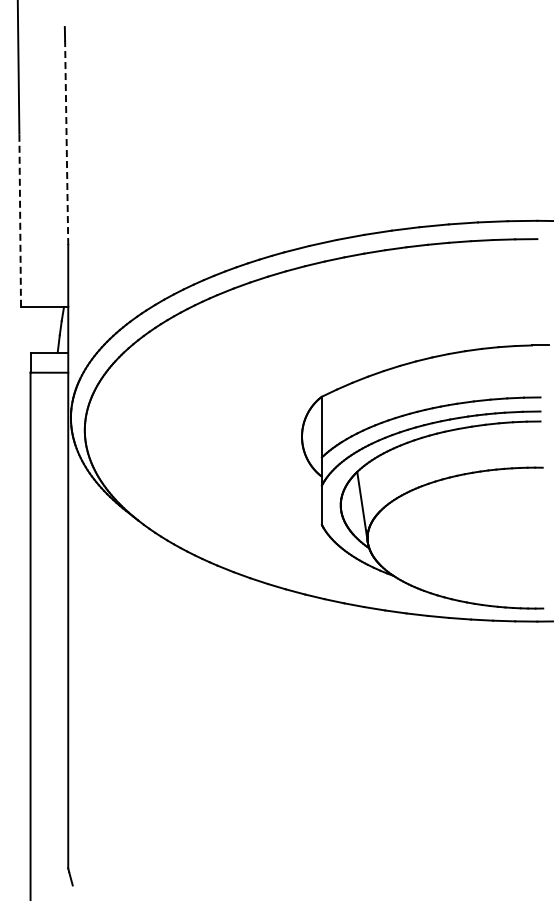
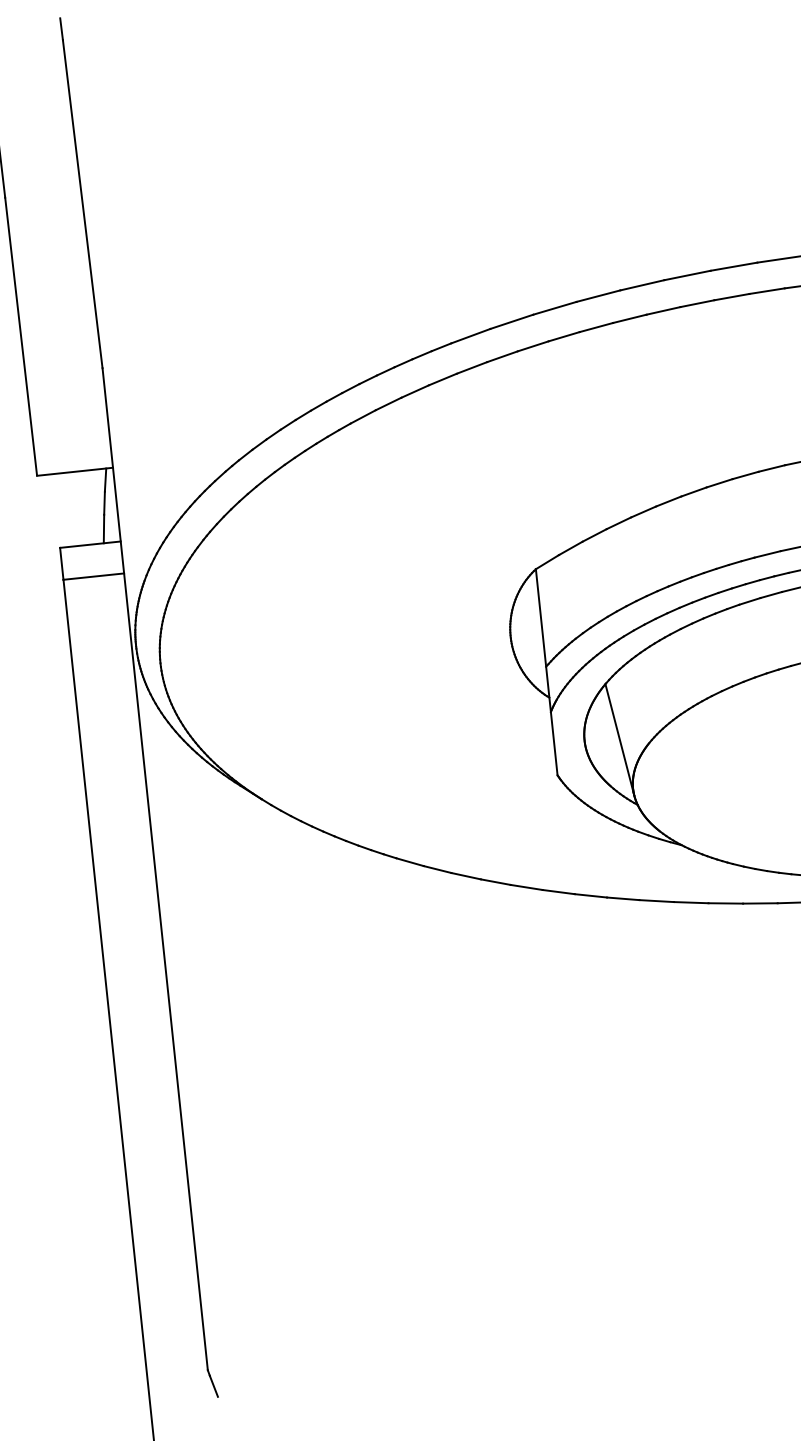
line: (66, 142) -> (82, 203), dashed -> solid
line: (20, 219) -> (21, 335), dashed -> solid

